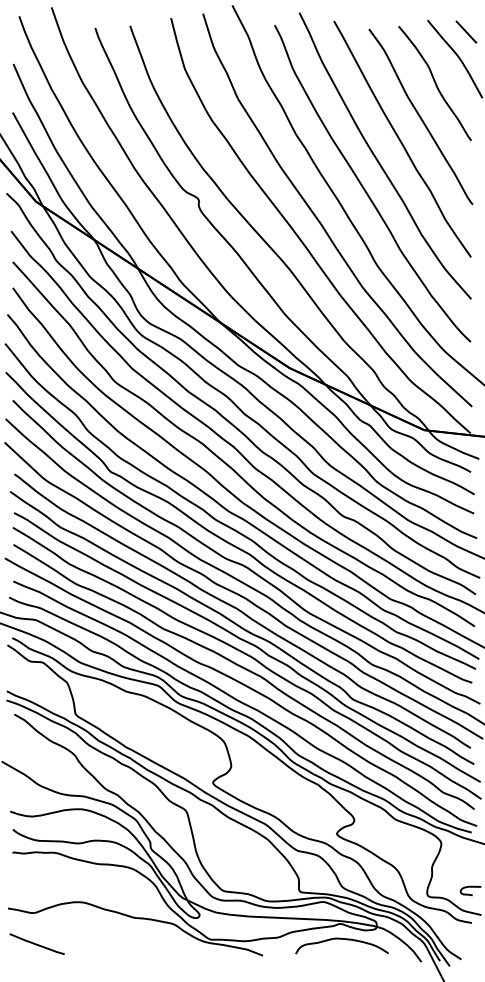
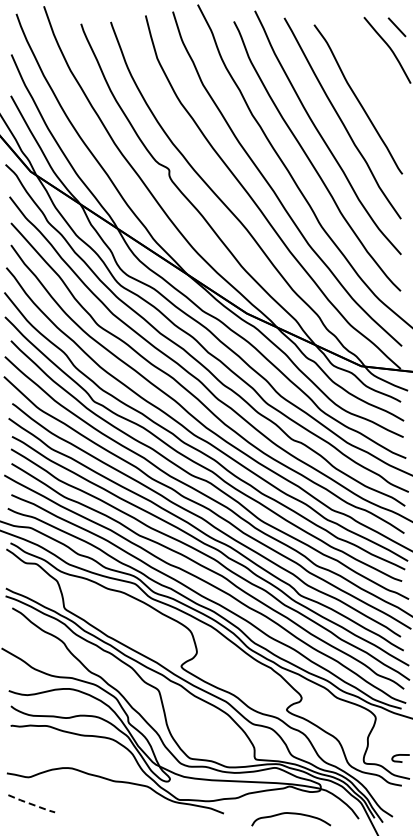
curve: (435, 83) -> (370, 71), removed
curve: (342, 940) -> (291, 814), moved
line: (36, 945) -> (31, 804), solid -> dashed

